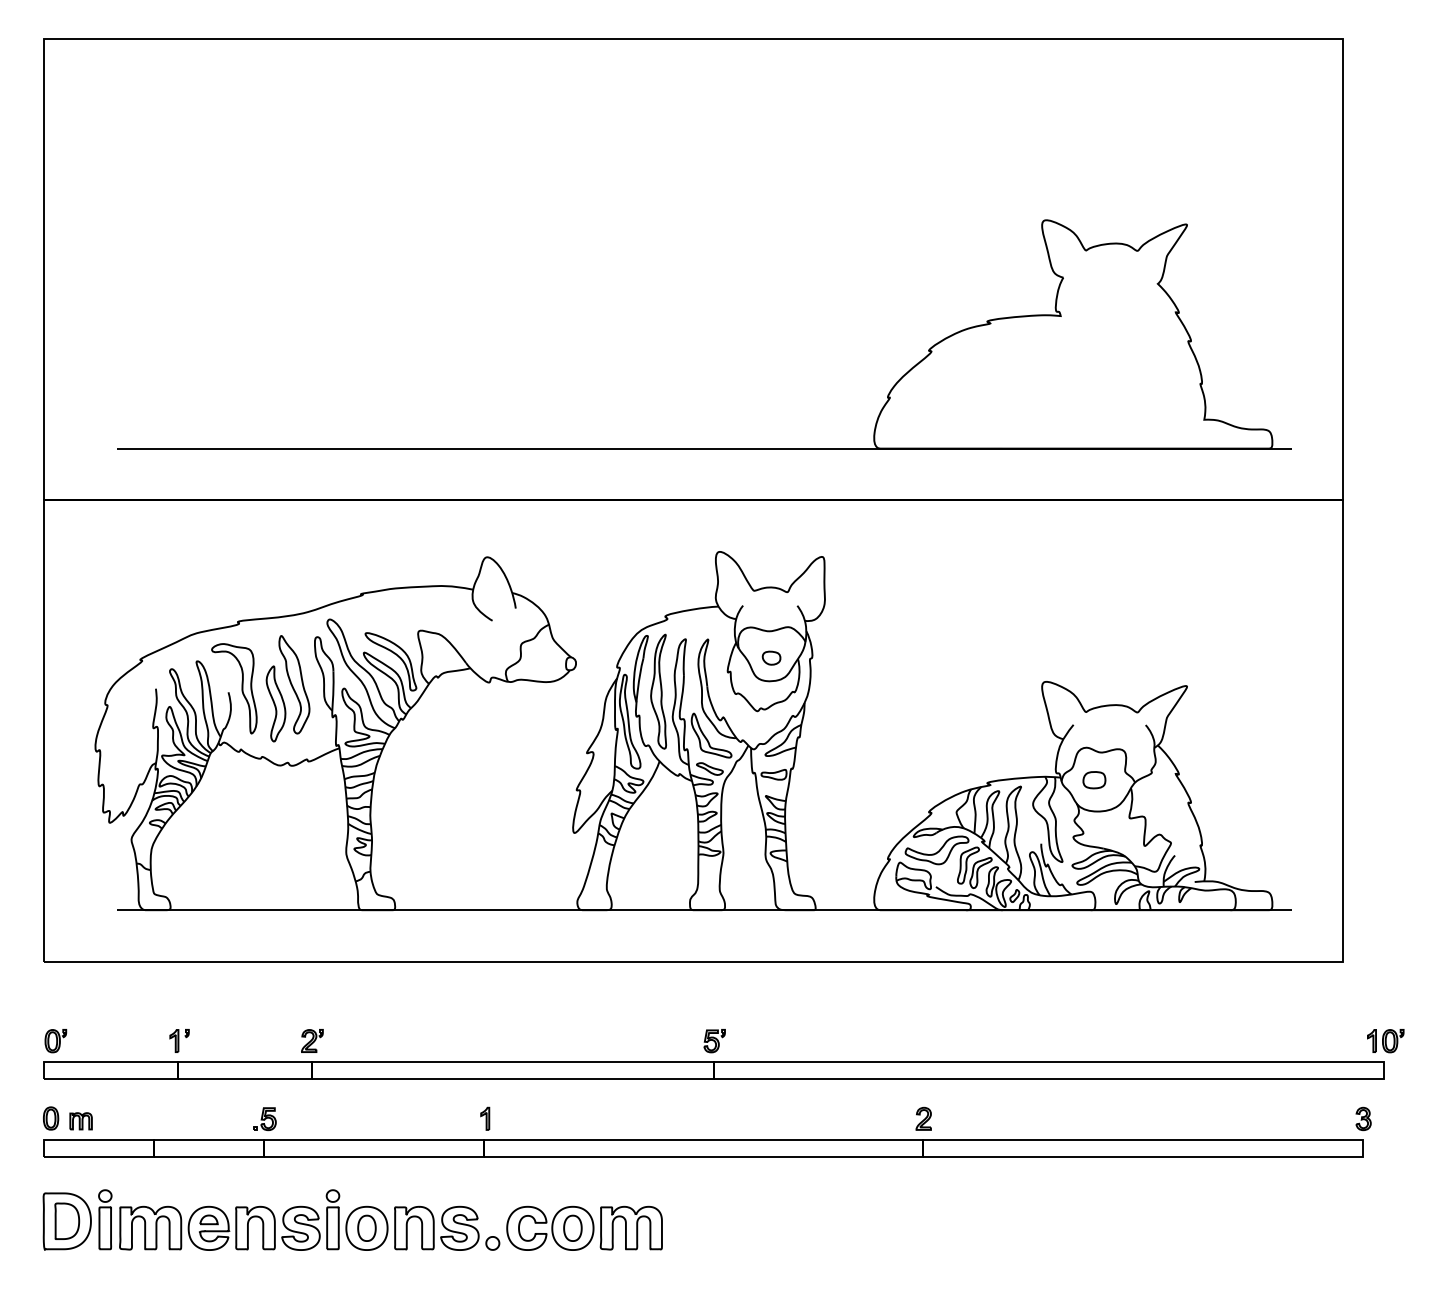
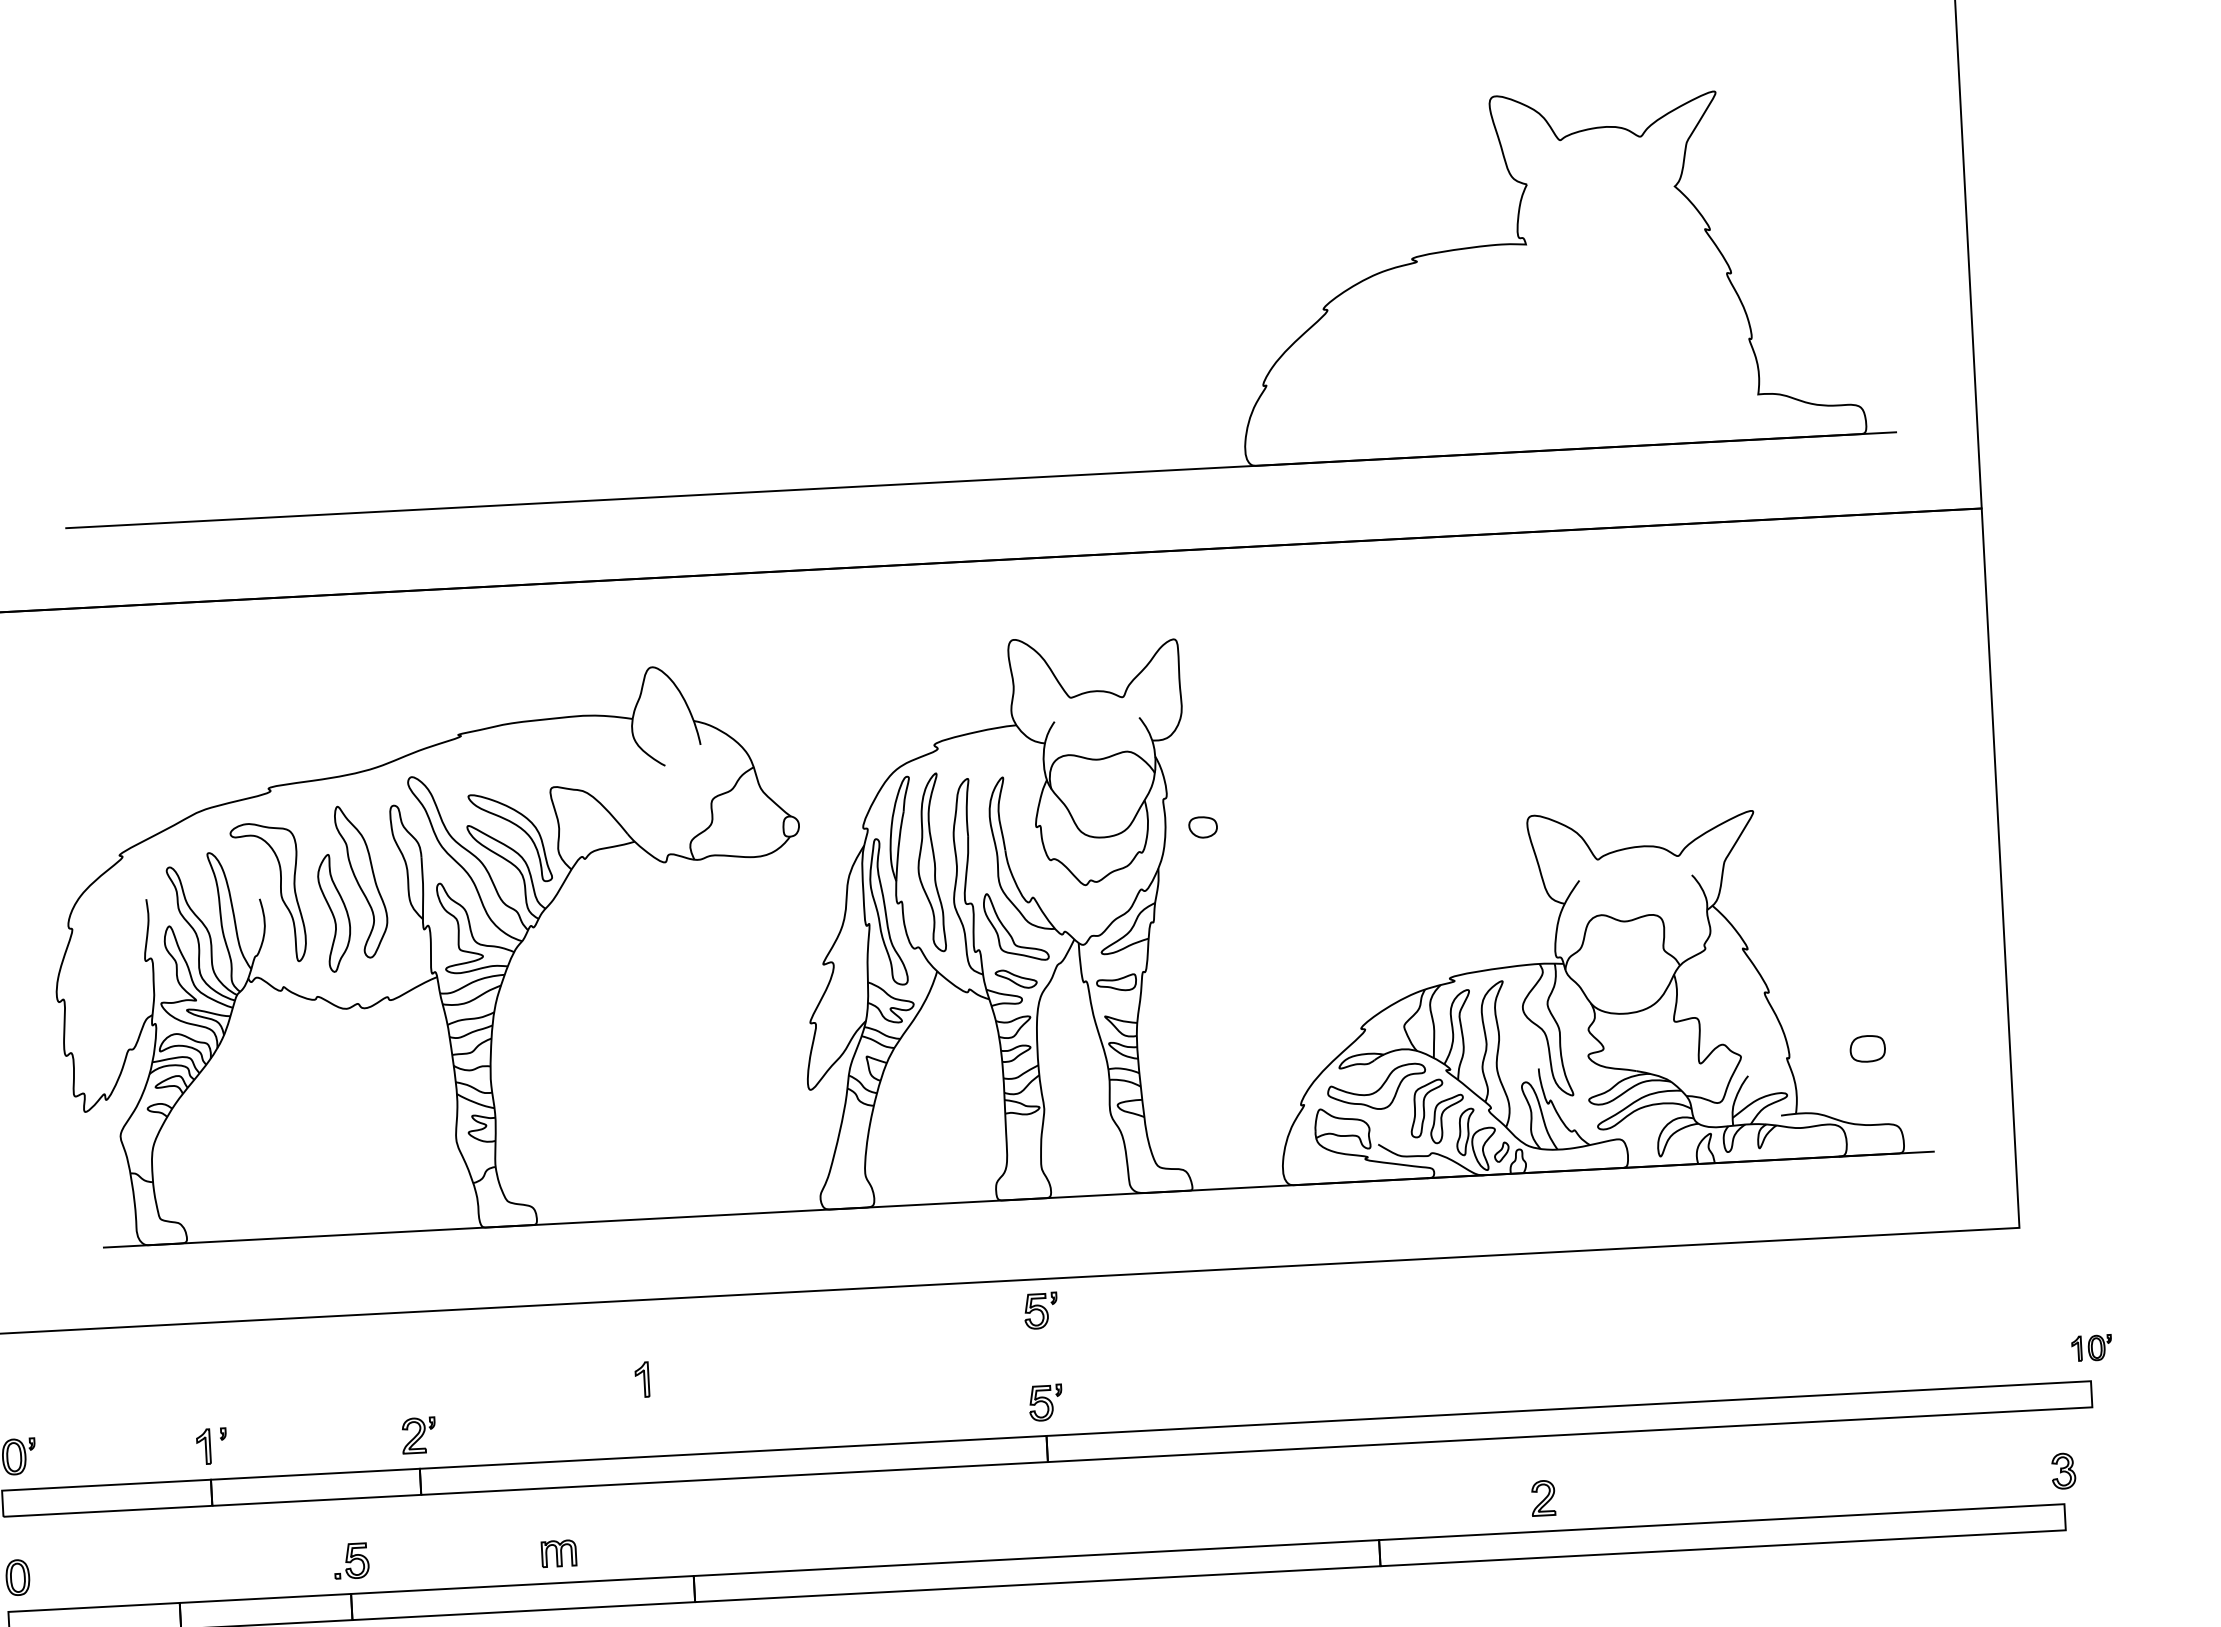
part: (771, 657) -> (1202, 826), moved
part: (1094, 780) -> (1867, 1049), moved
part: (714, 982) -> (1040, 1311), added
part: (1385, 1041) -> (2091, 1348), size x0.7
part: (485, 1118) -> (642, 1379), moved
part: (923, 1118) -> (1542, 1497), moved
part: (80, 1121) -> (558, 1554), moved

